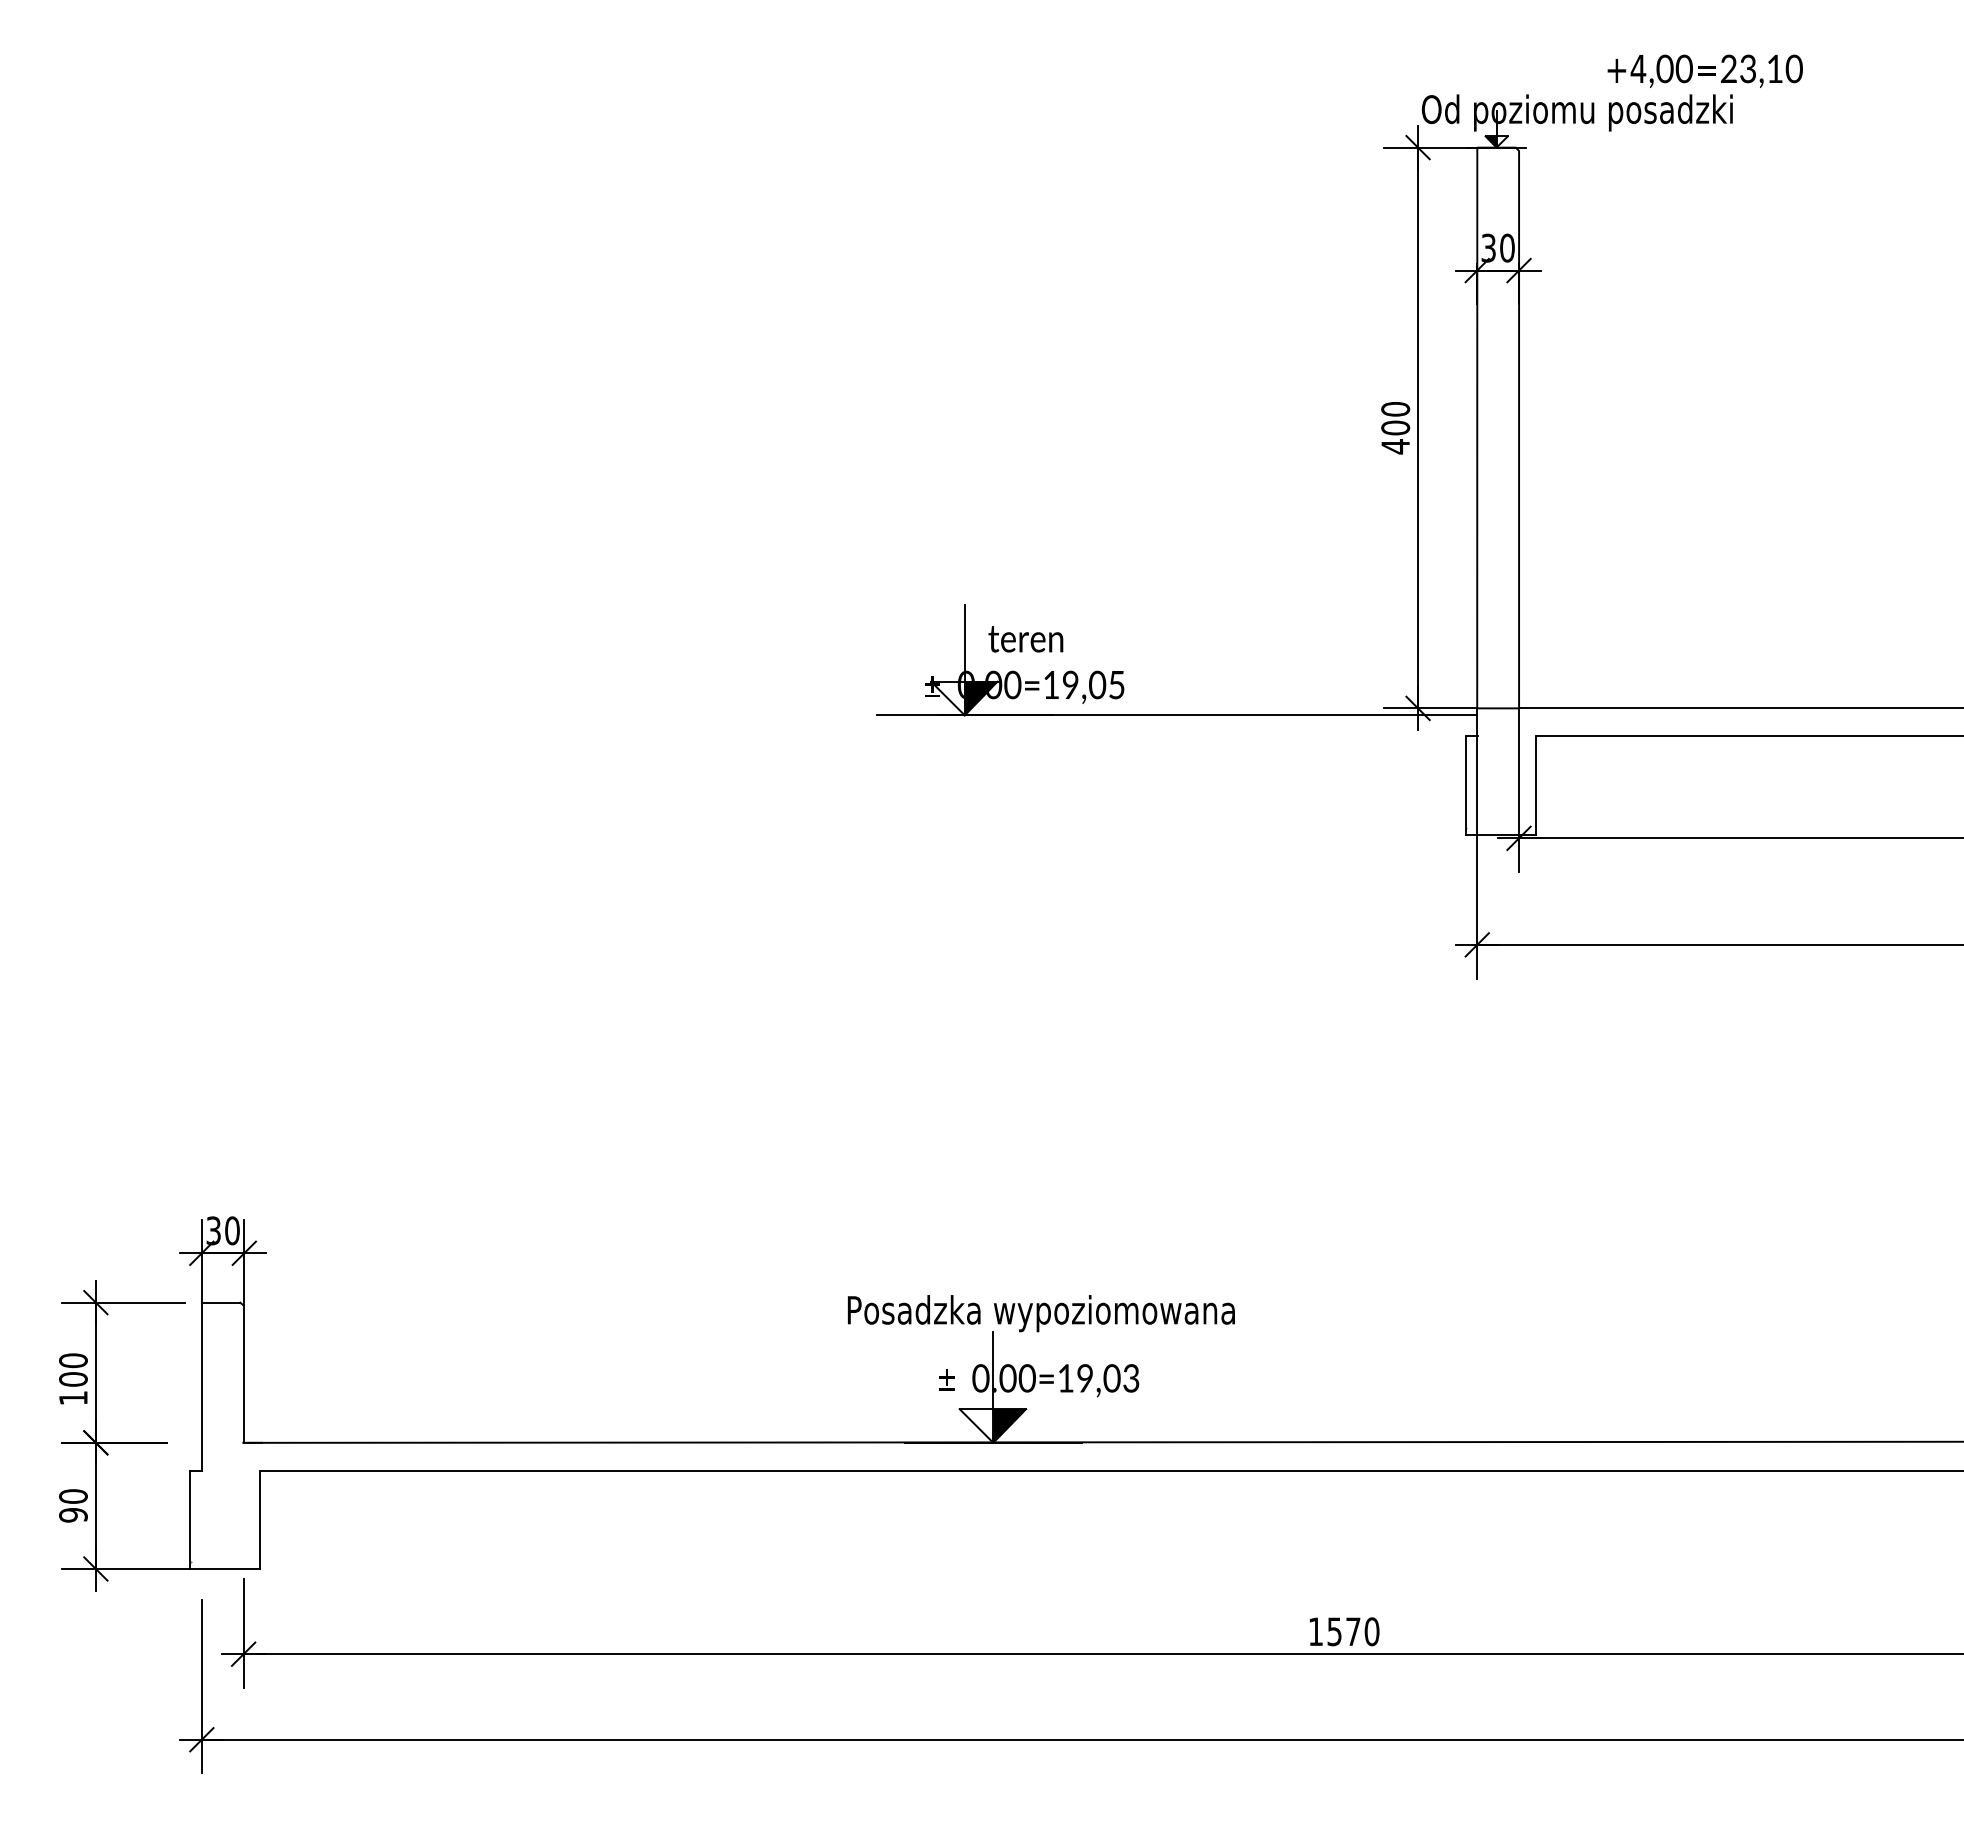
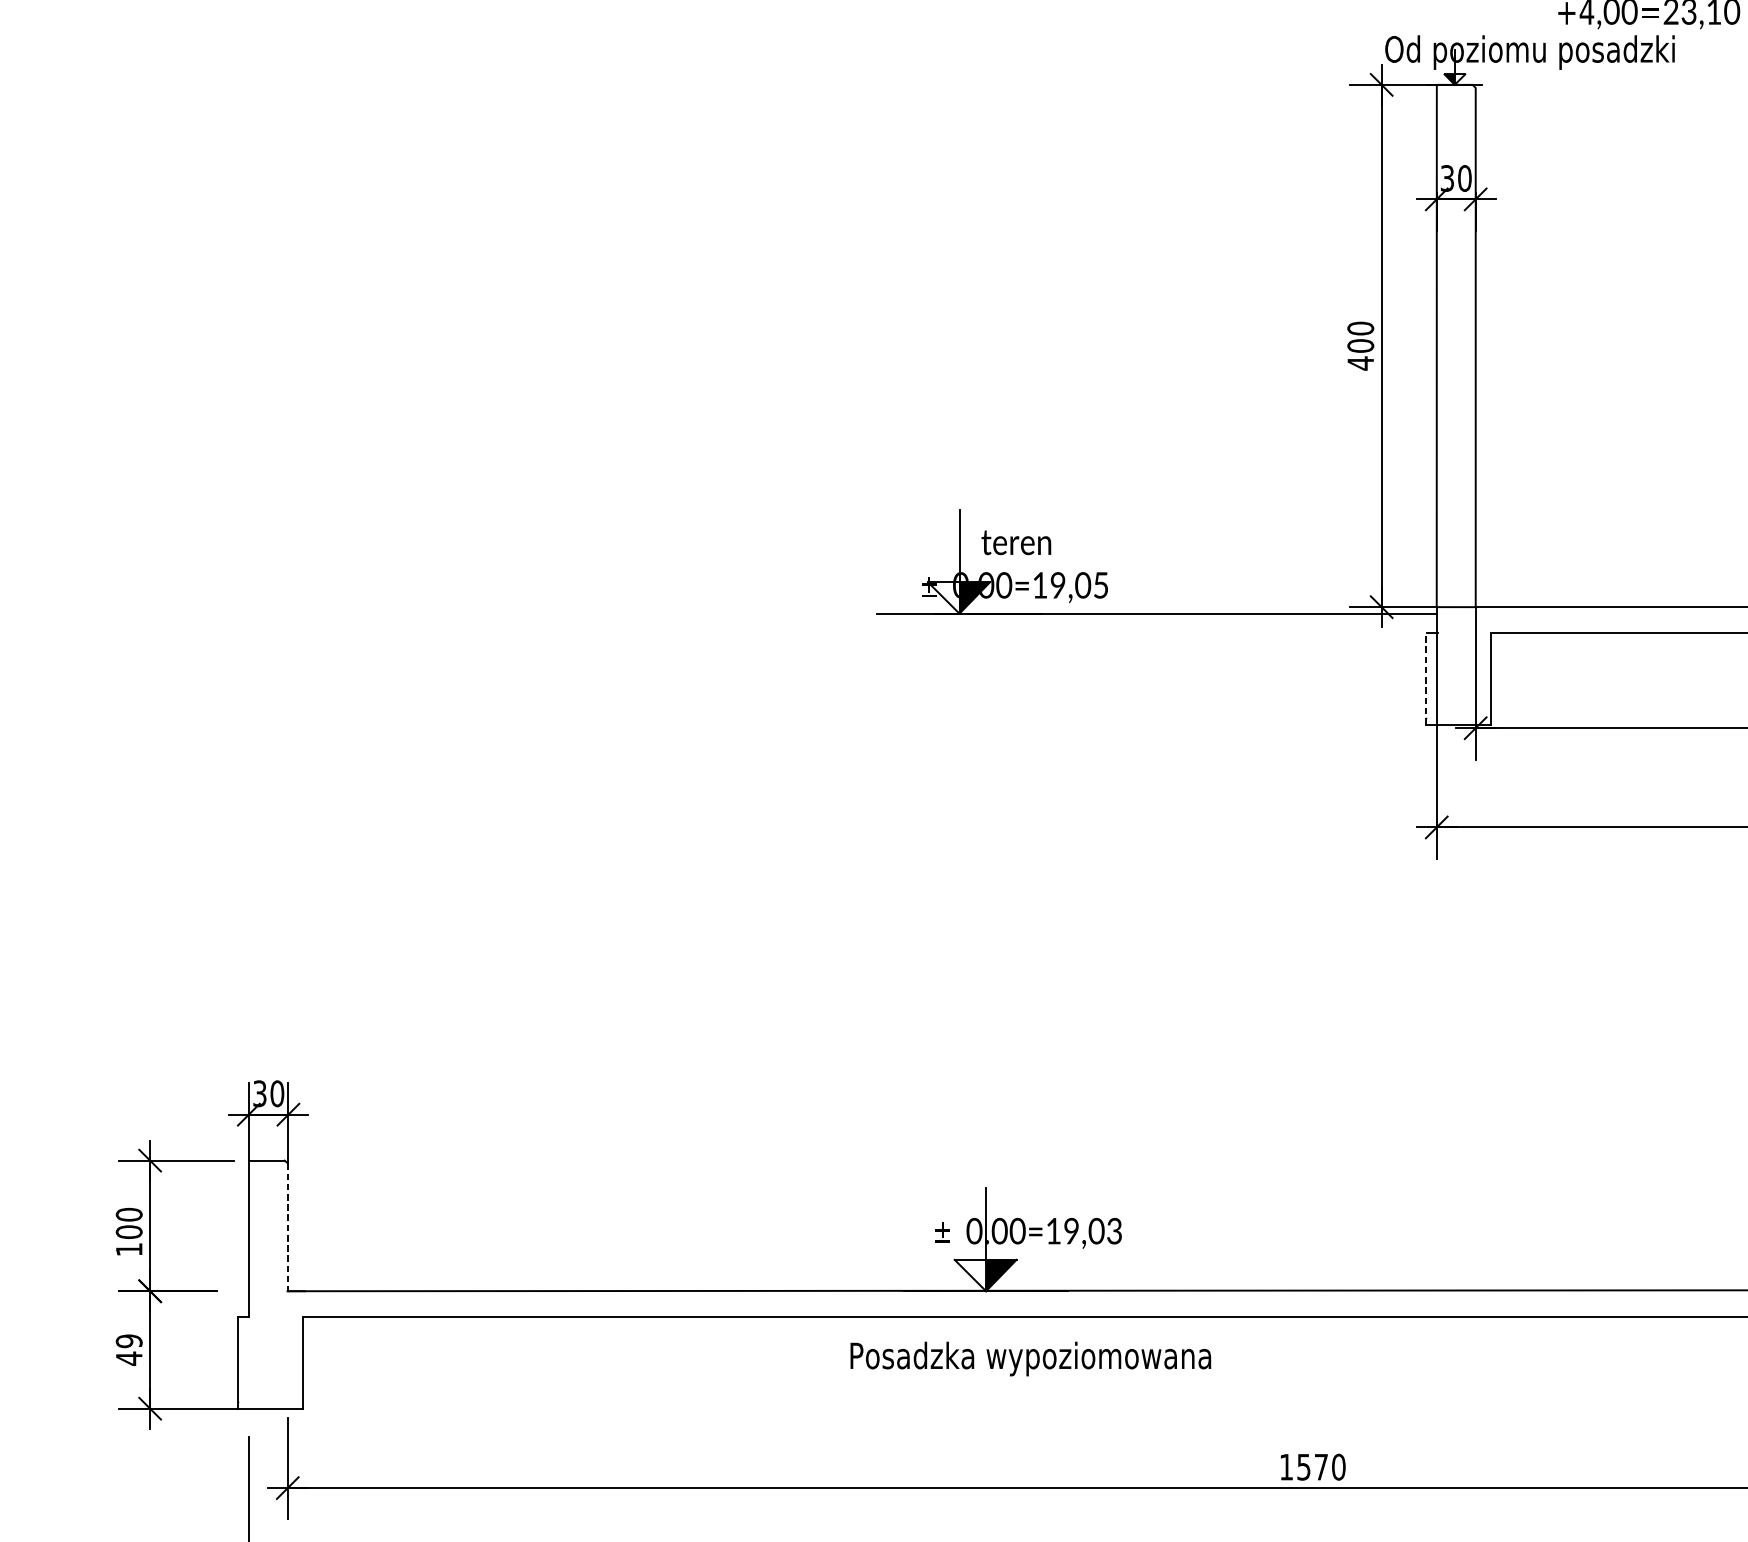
line: (1465, 784) -> (1425, 678), solid -> dashed
text: (1041, 1313) -> (1030, 1358), moved
line: (243, 1374) -> (287, 1227), solid -> dashed
text: (73, 1506) -> (129, 1350), 90 -> 49

